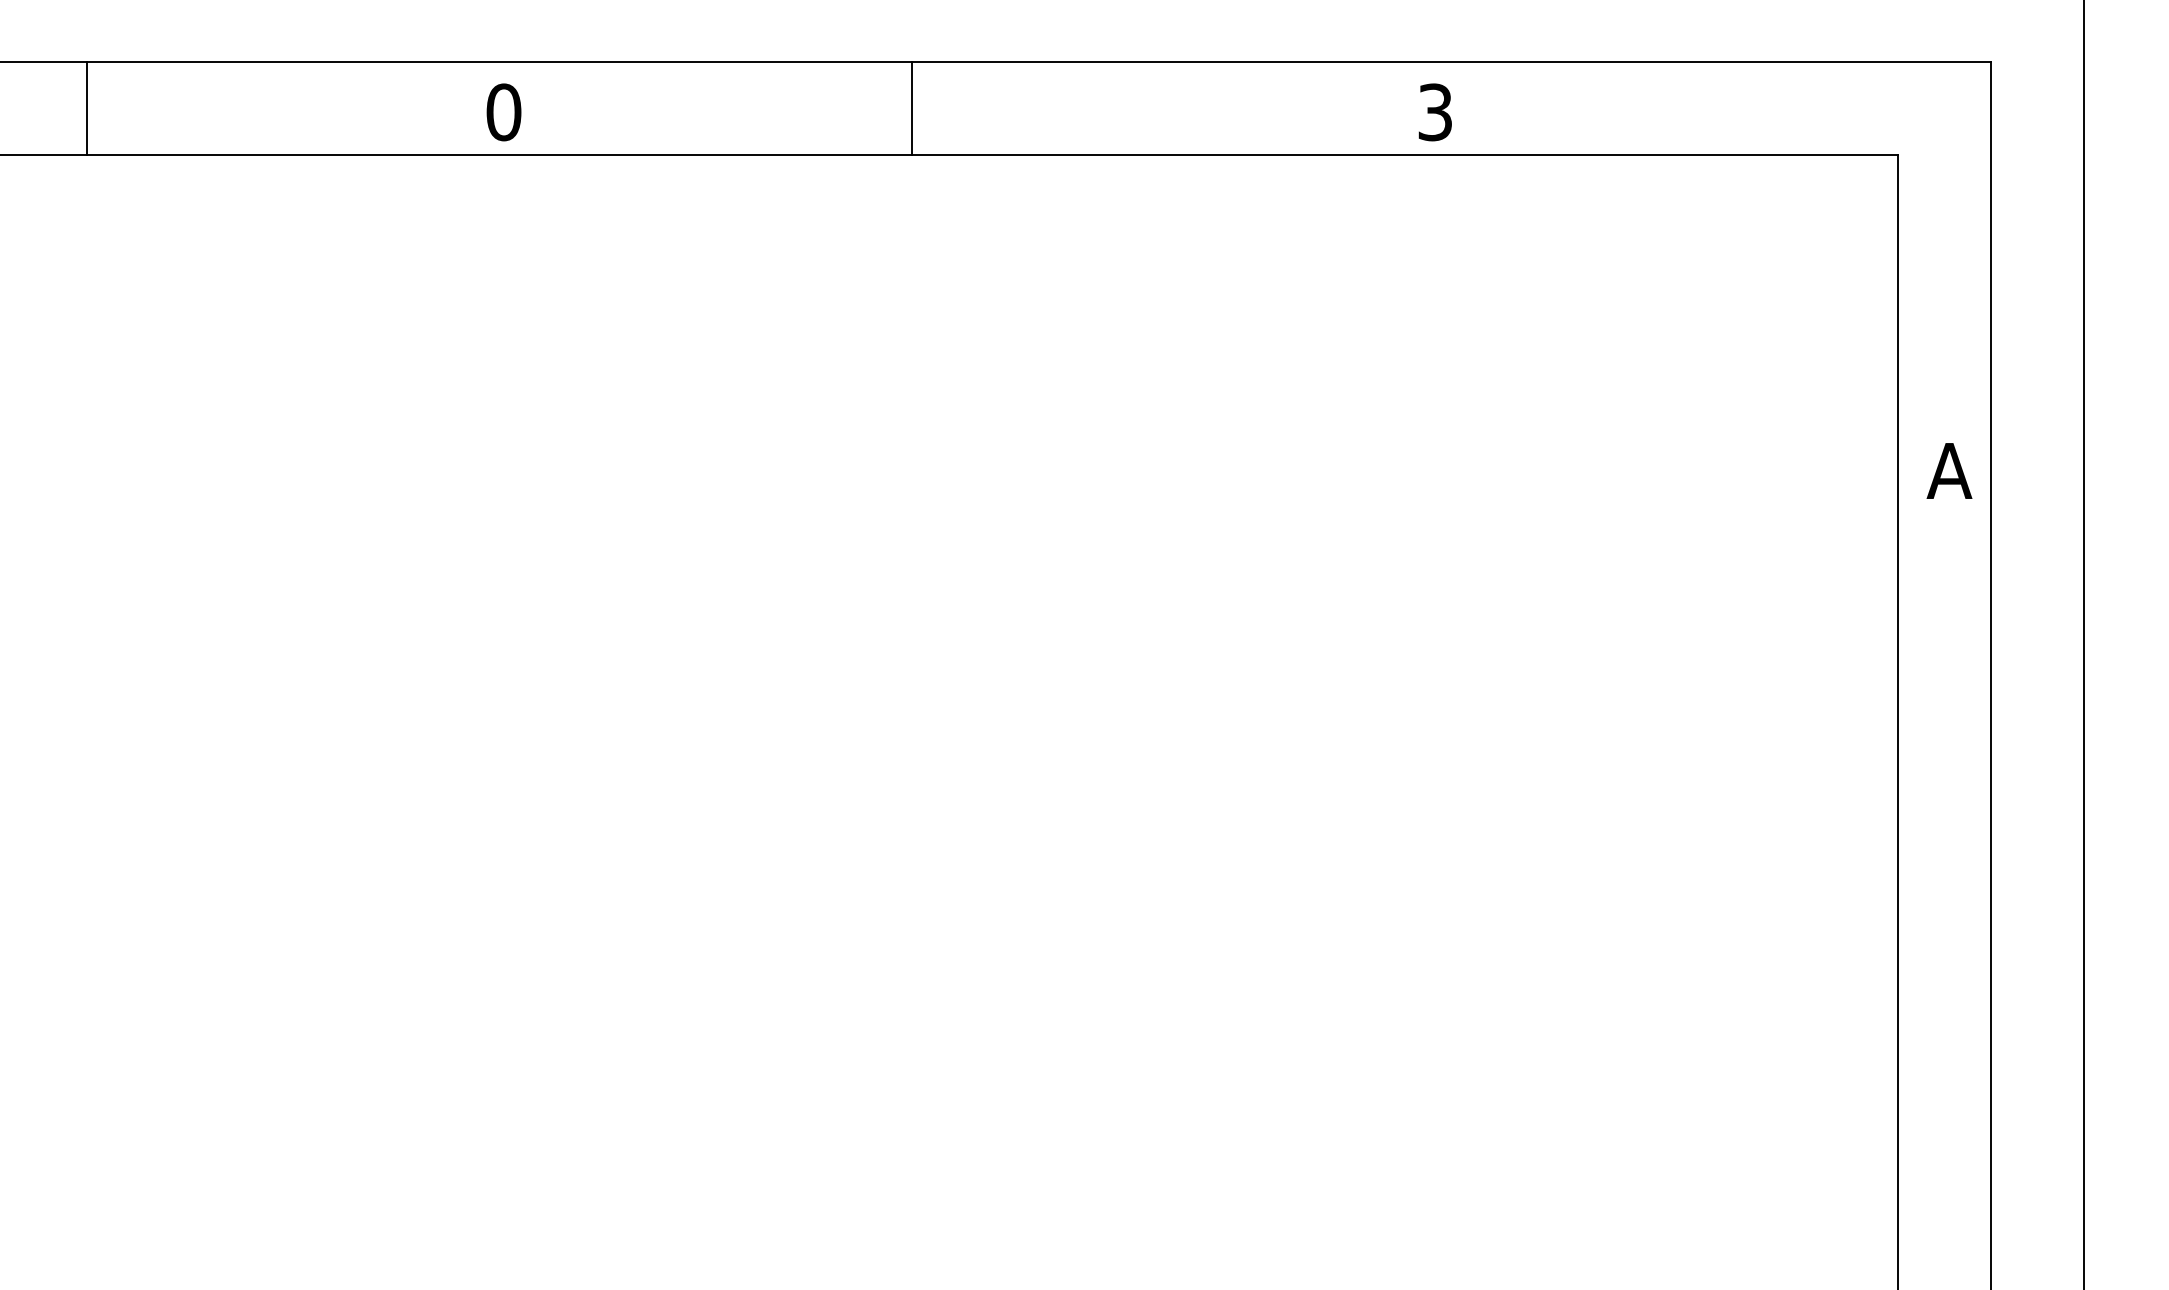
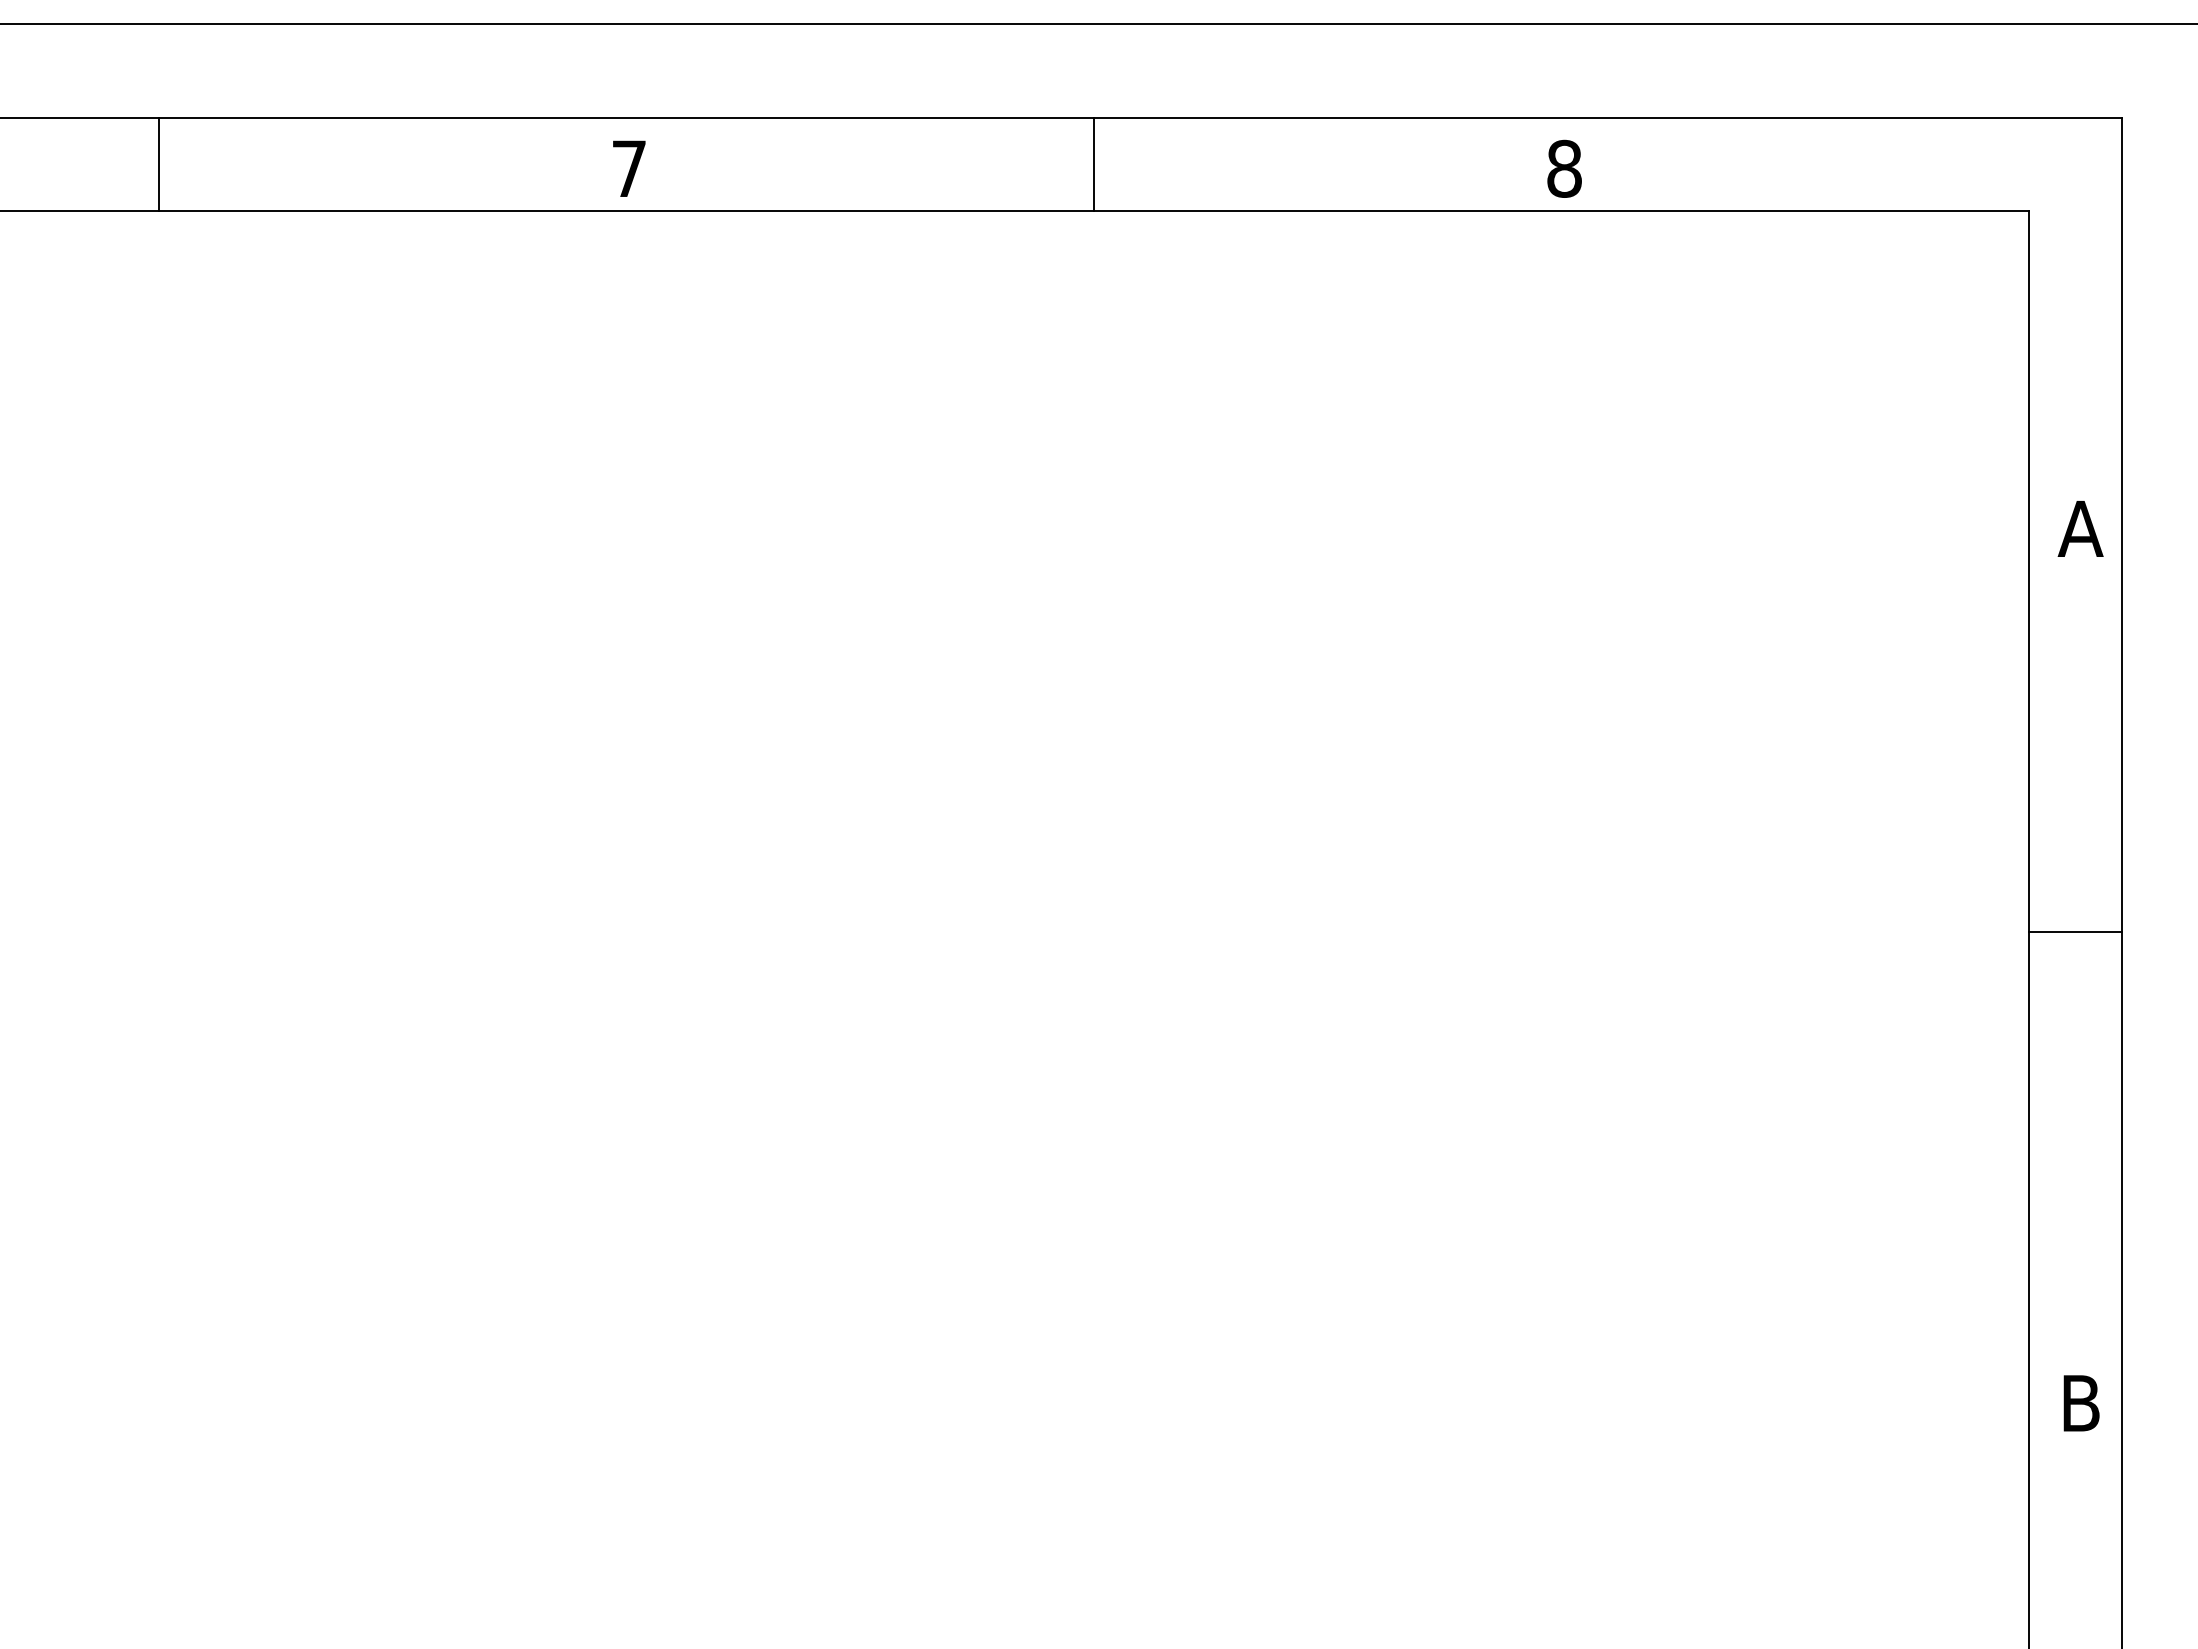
line: (86, 108) -> (158, 164), moved
line: (911, 108) -> (1093, 164), moved
text: (504, 112) -> (629, 168), 0 -> 7
text: (1435, 112) -> (1564, 168), 3 -> 8
line: (1944, 871) -> (2075, 931), added

